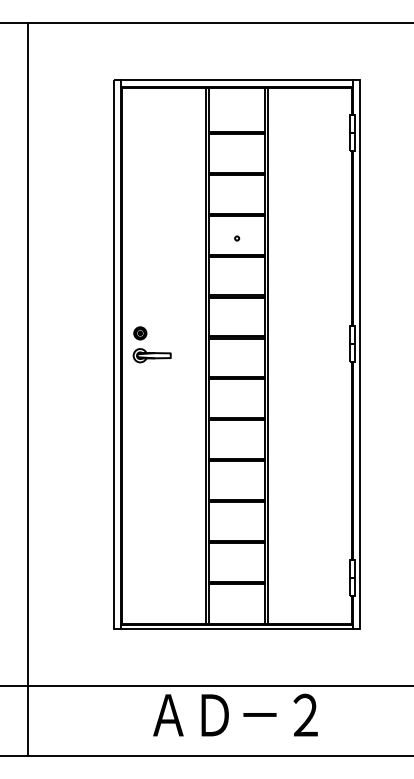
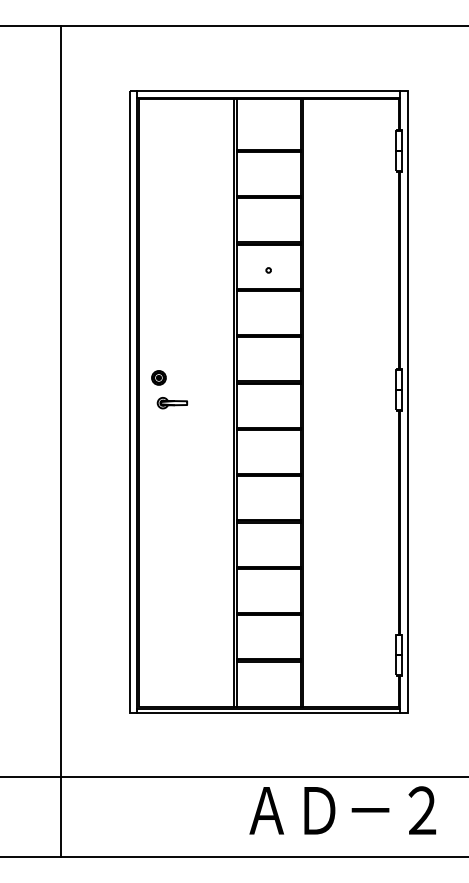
part: (152, 355) -> (172, 402), size x0.7
line: (27, 389) -> (60, 441), moved
text: (235, 715) -> (342, 810), moved

